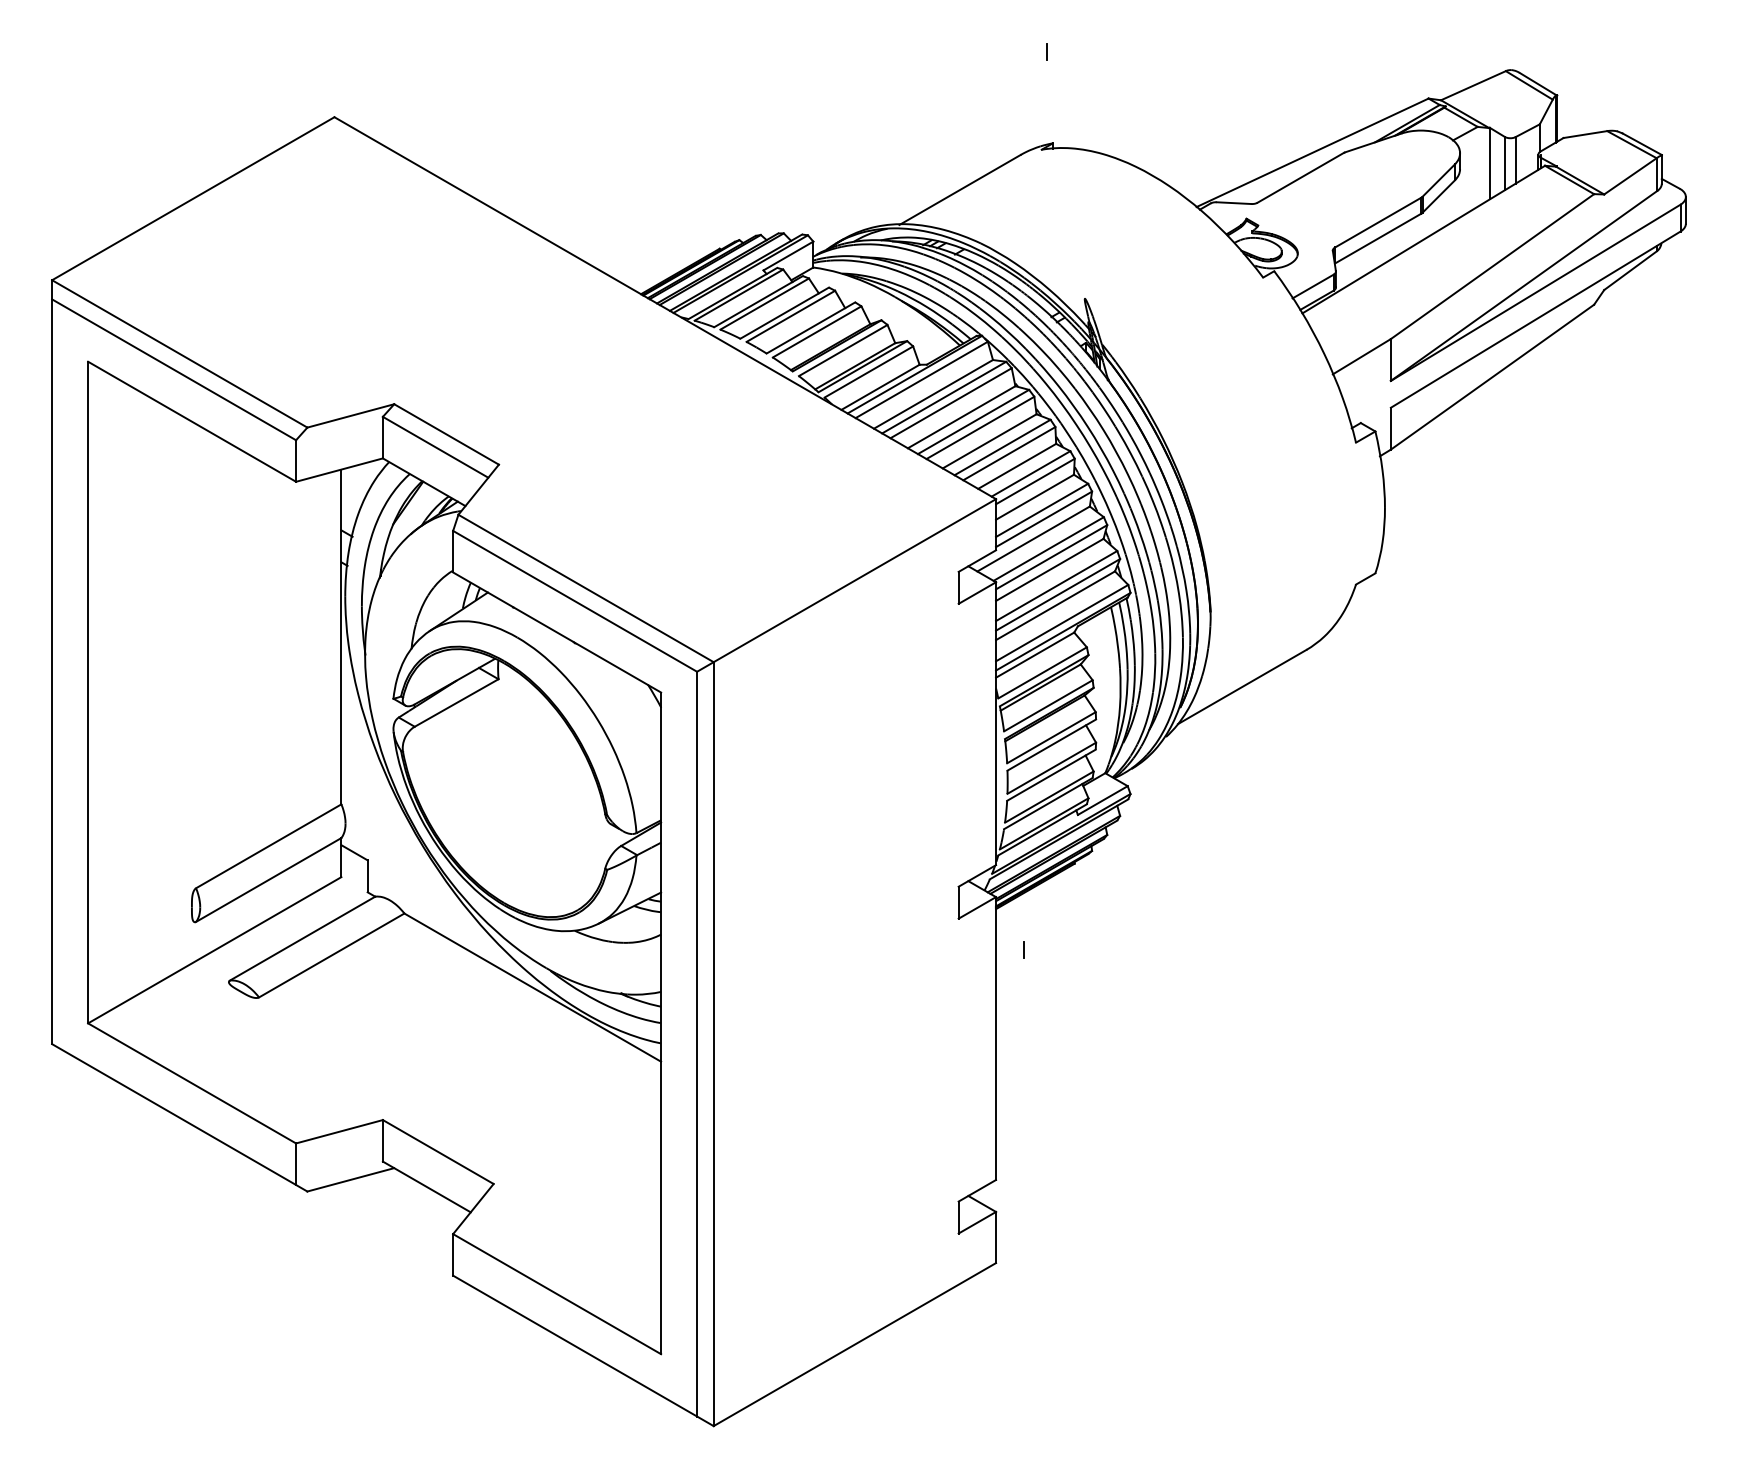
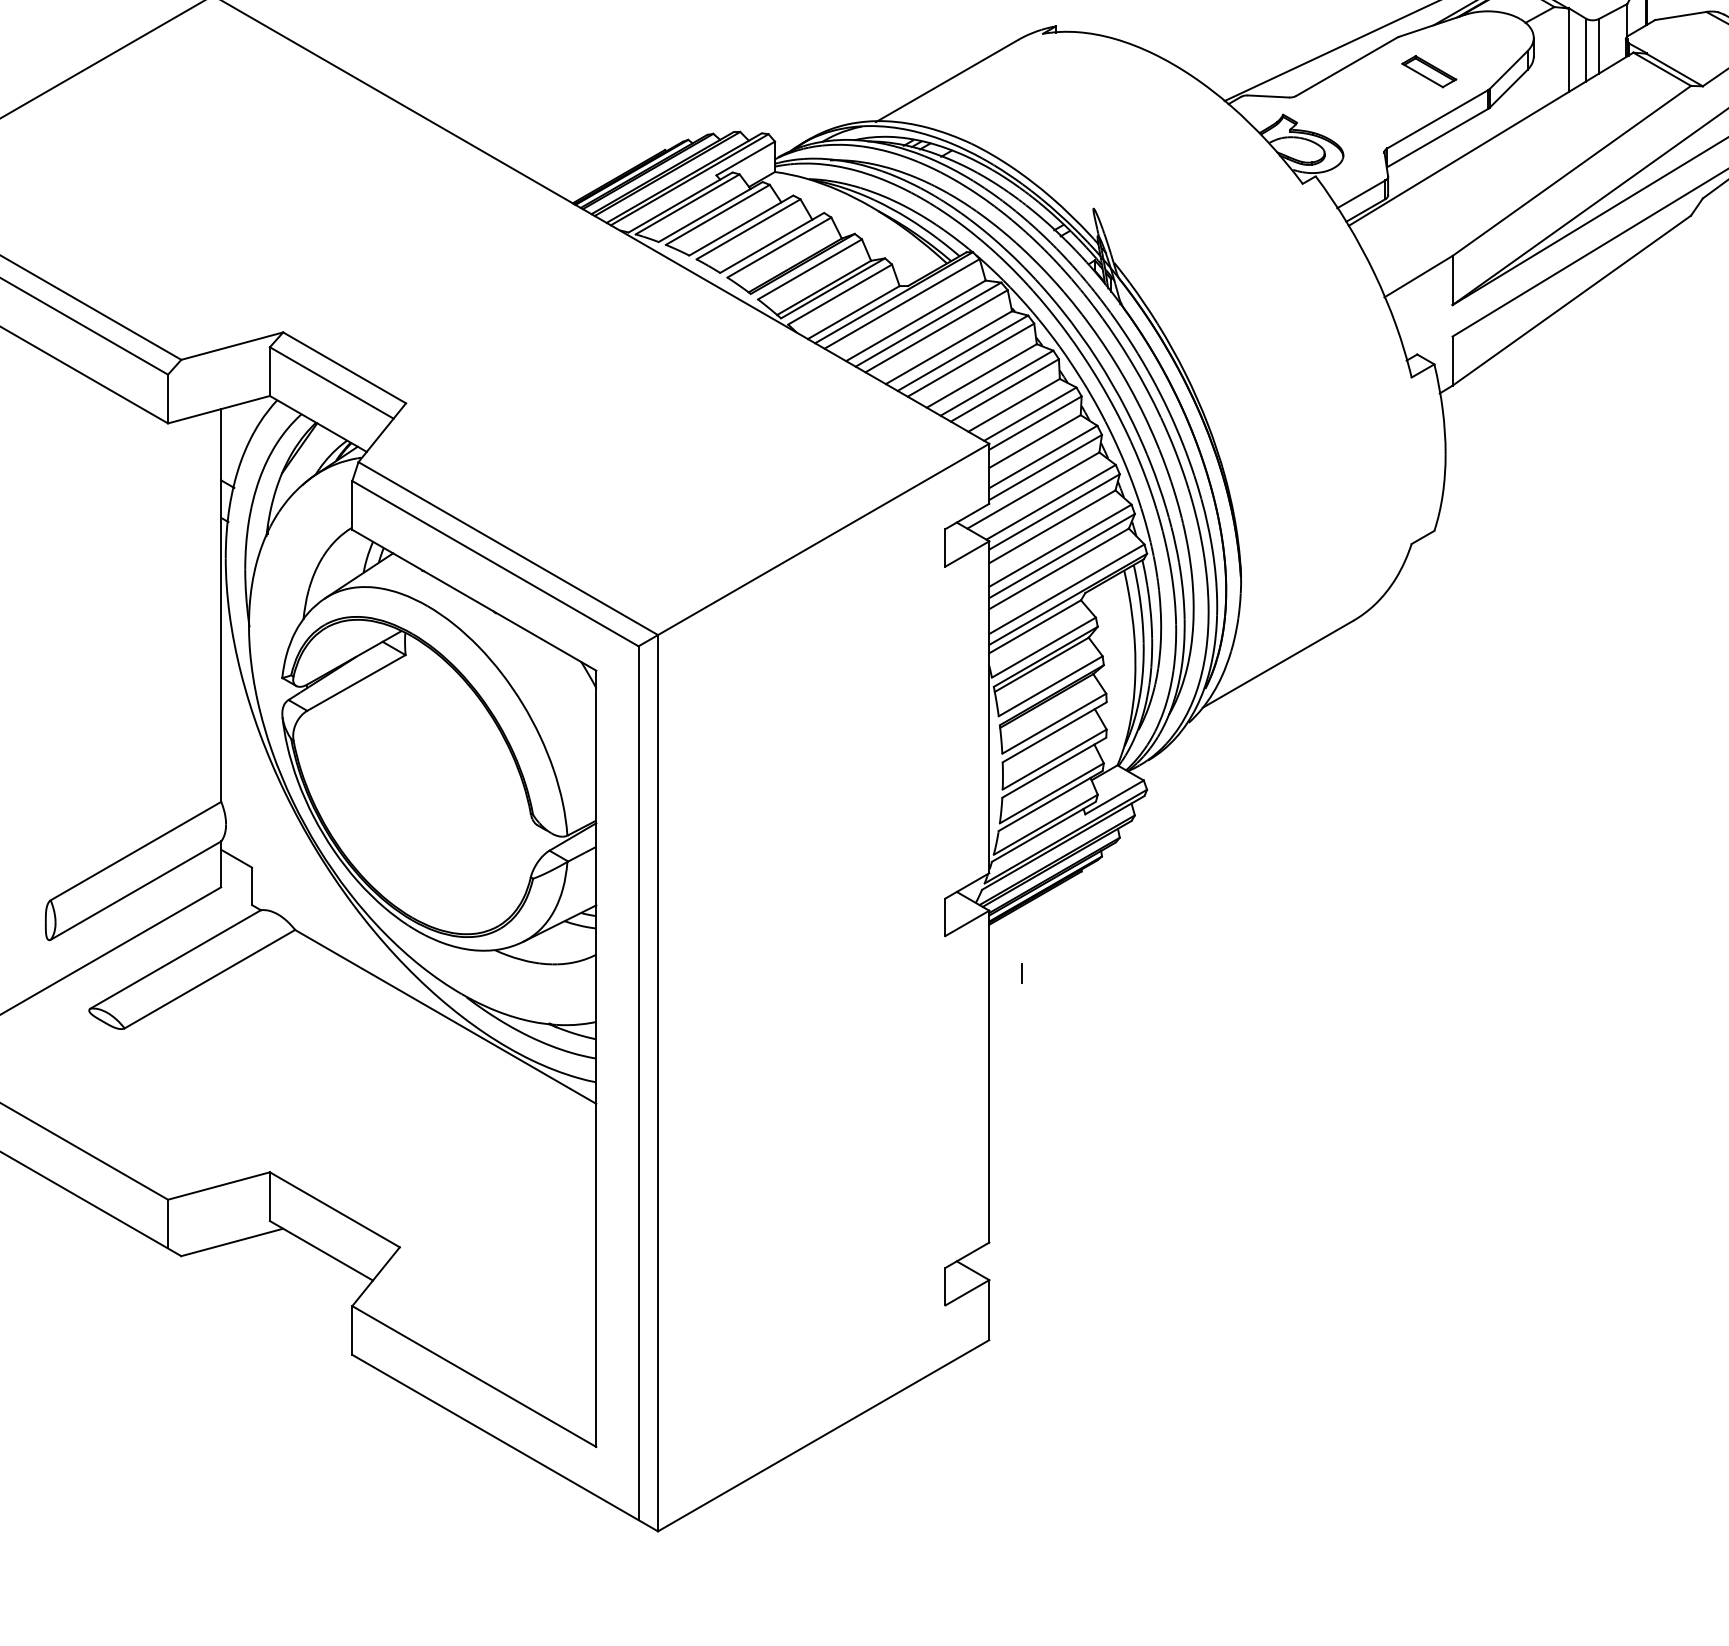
part: (1370, 181) -> (1428, 71), added

